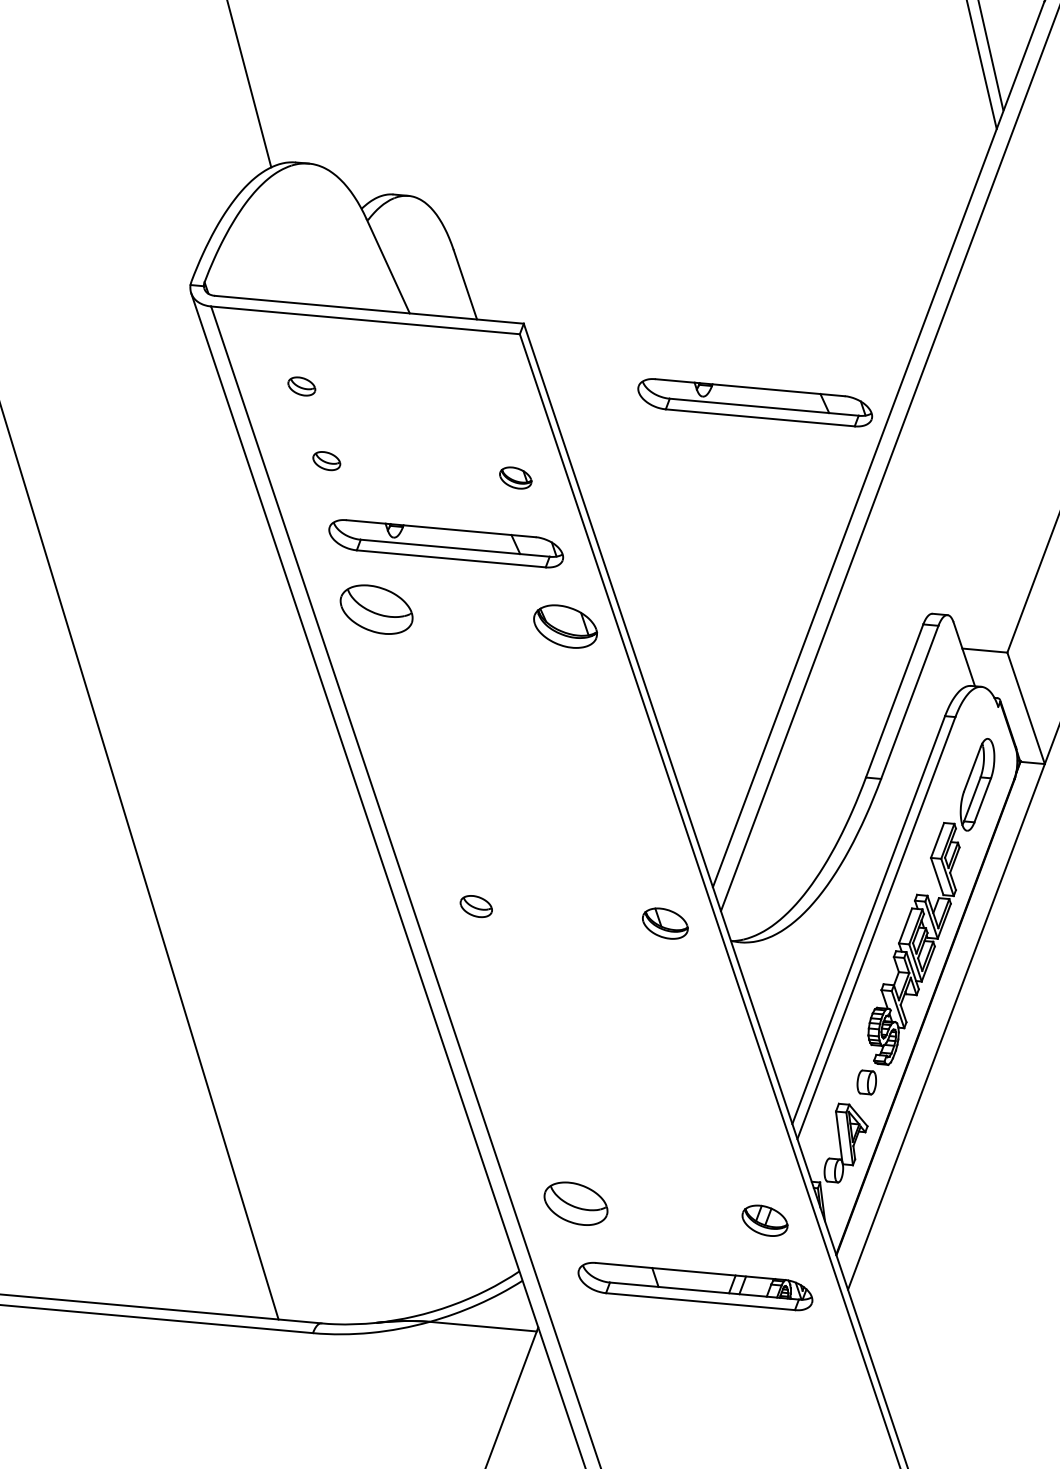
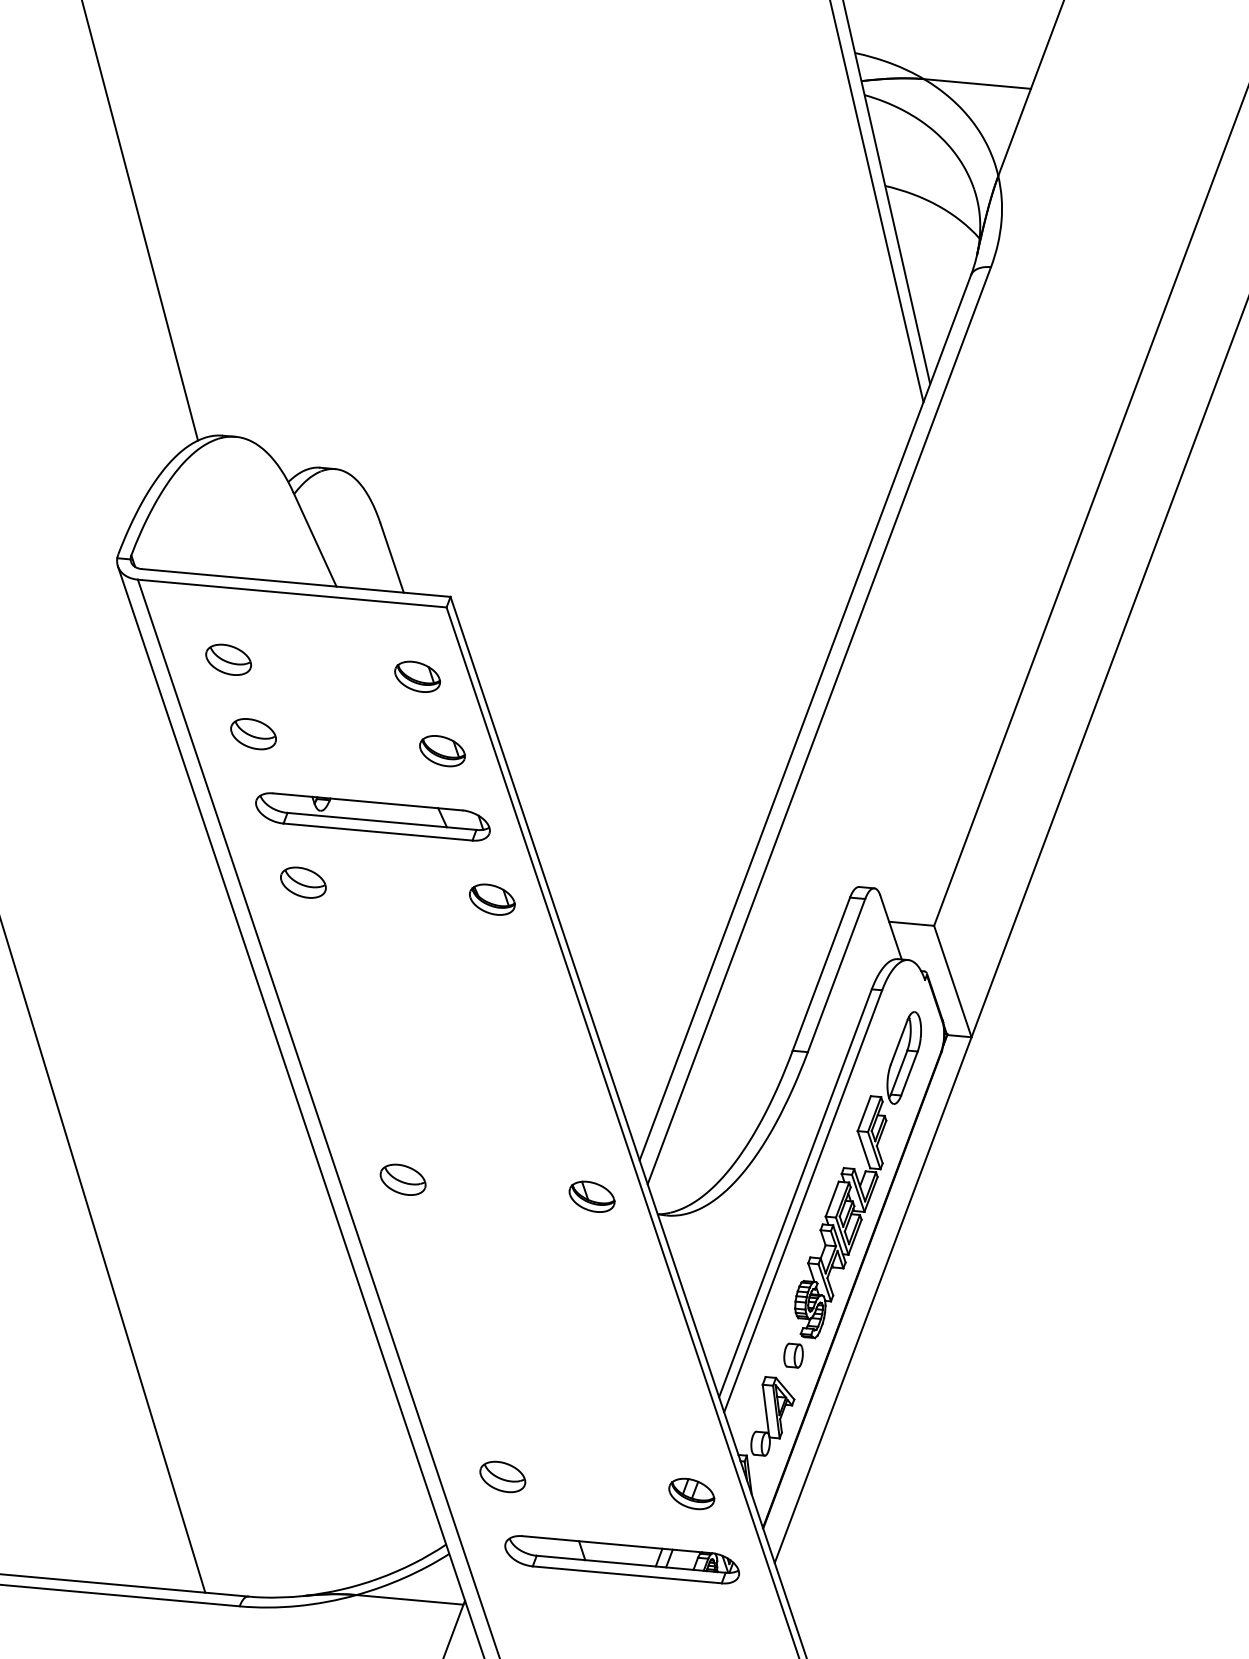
part: (301, 386) -> (228, 659), size x1.67
part: (754, 402) -> (681, 675), removed
part: (490, 403) -> (417, 676), added
part: (326, 461) -> (253, 734), size x1.67
part: (515, 478) -> (442, 751), size x1.43
part: (376, 609) -> (303, 882), size x0.62
part: (565, 626) -> (492, 899), size x0.71
part: (475, 906) -> (402, 1179), size x1.43
part: (575, 1203) -> (502, 1476), size x0.71

